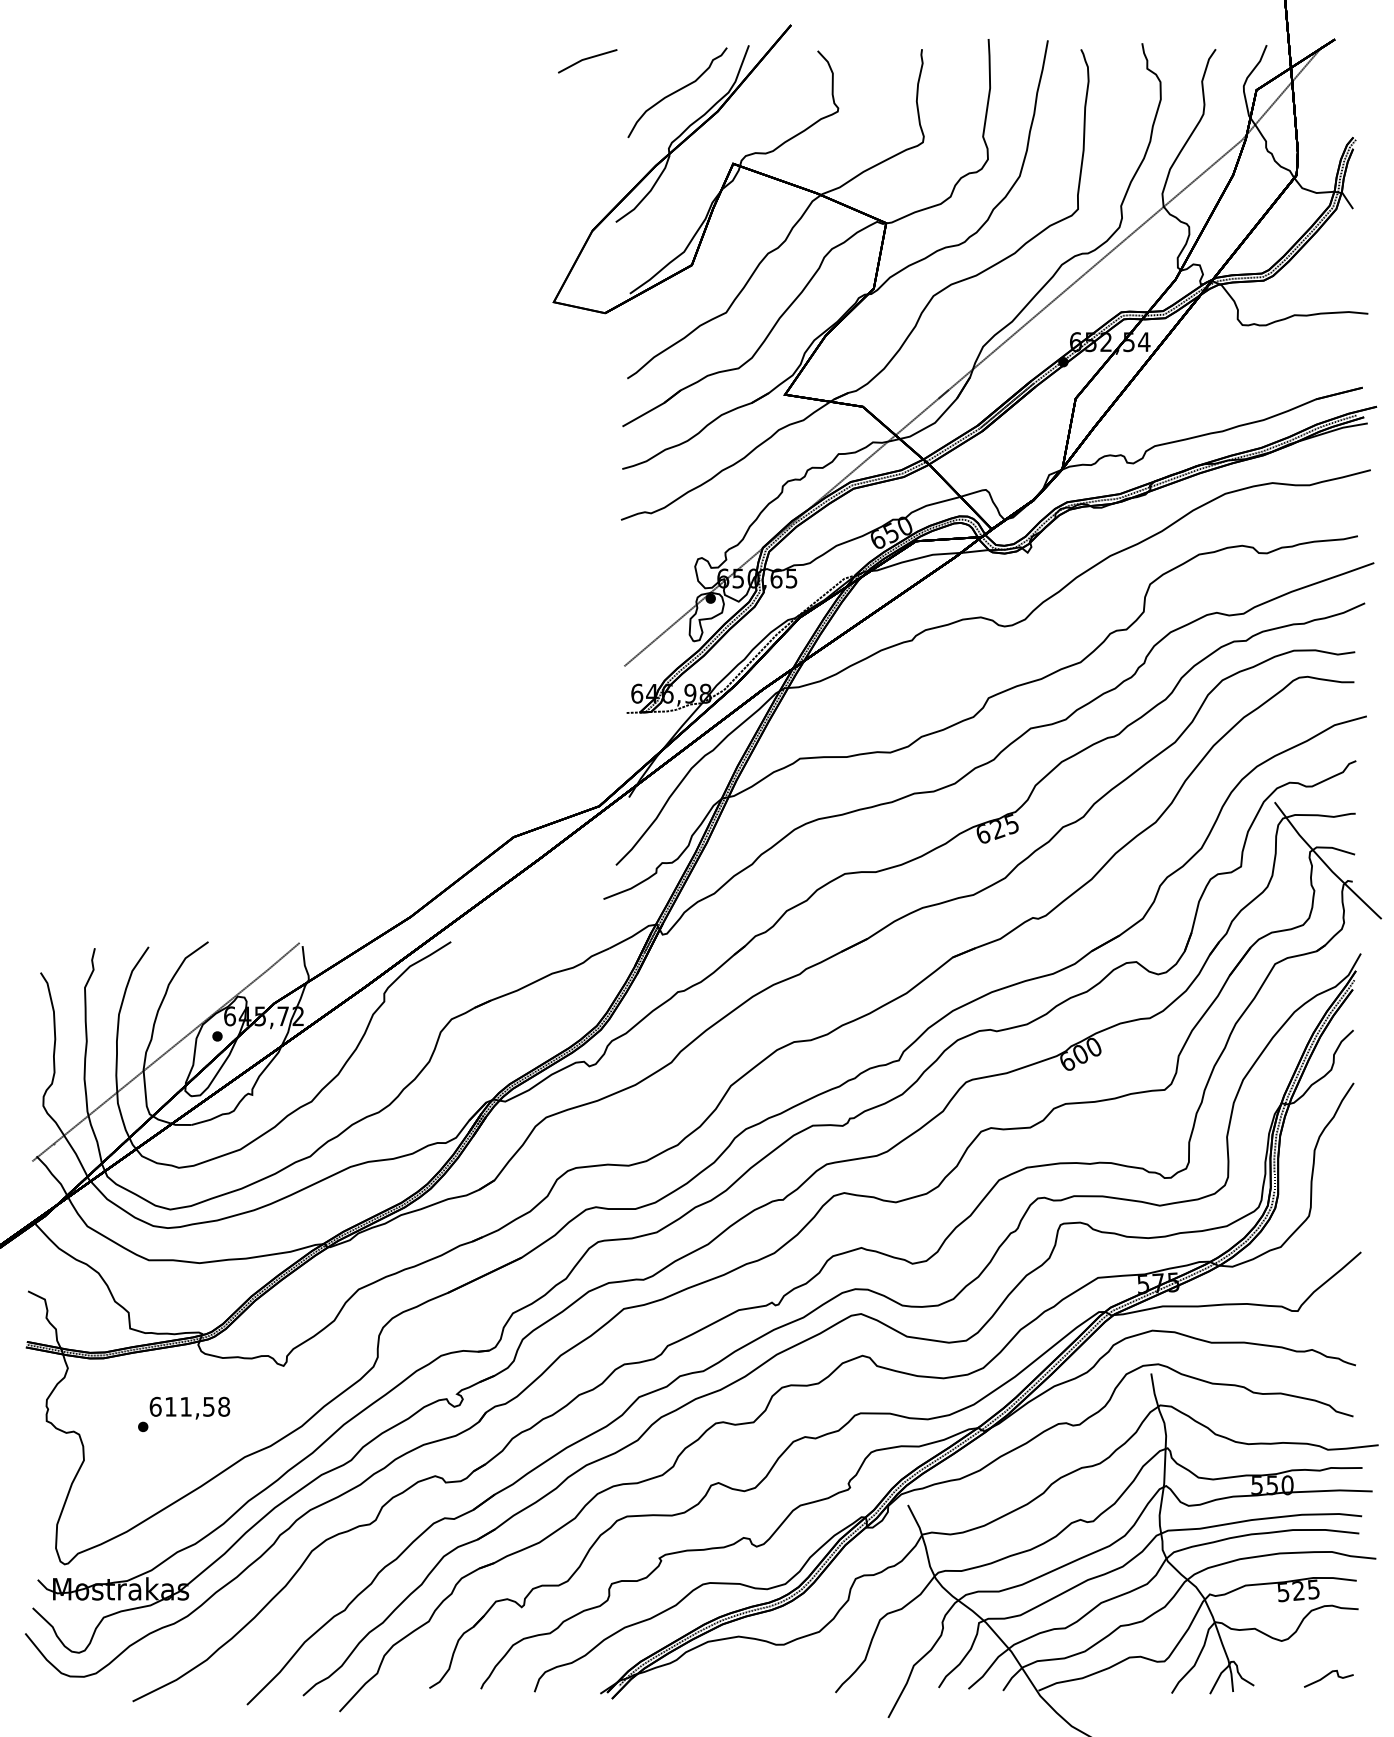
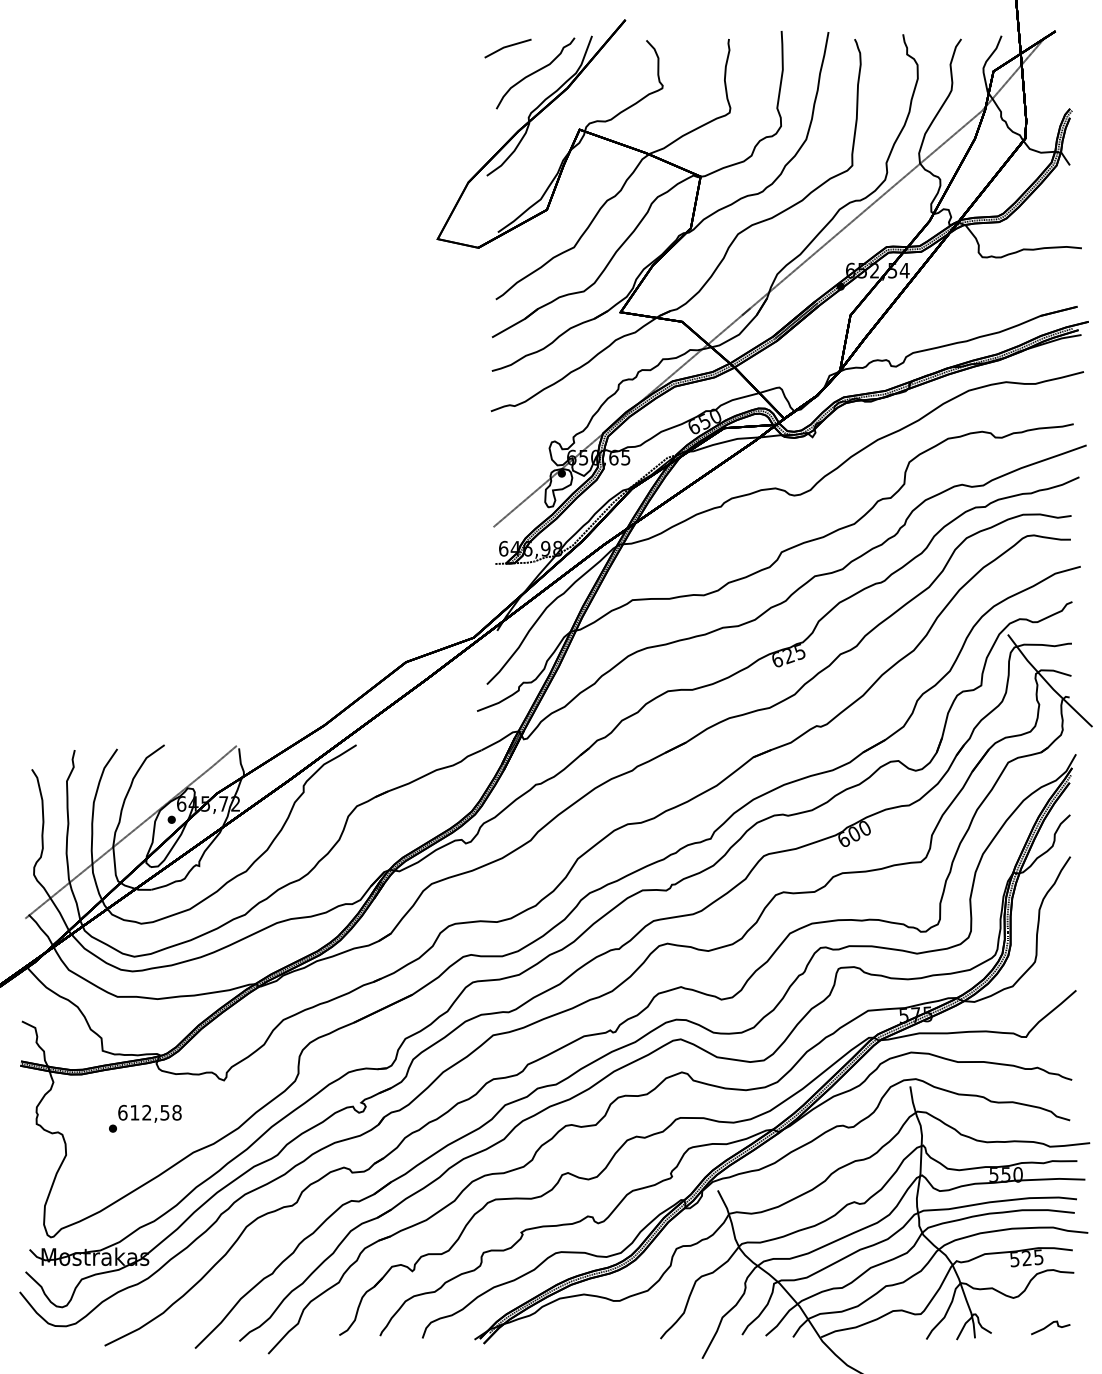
part: (587, 61) -> (507, 48), moved
text: (185, 1406) -> (146, 1112), 611,58 -> 612,58

